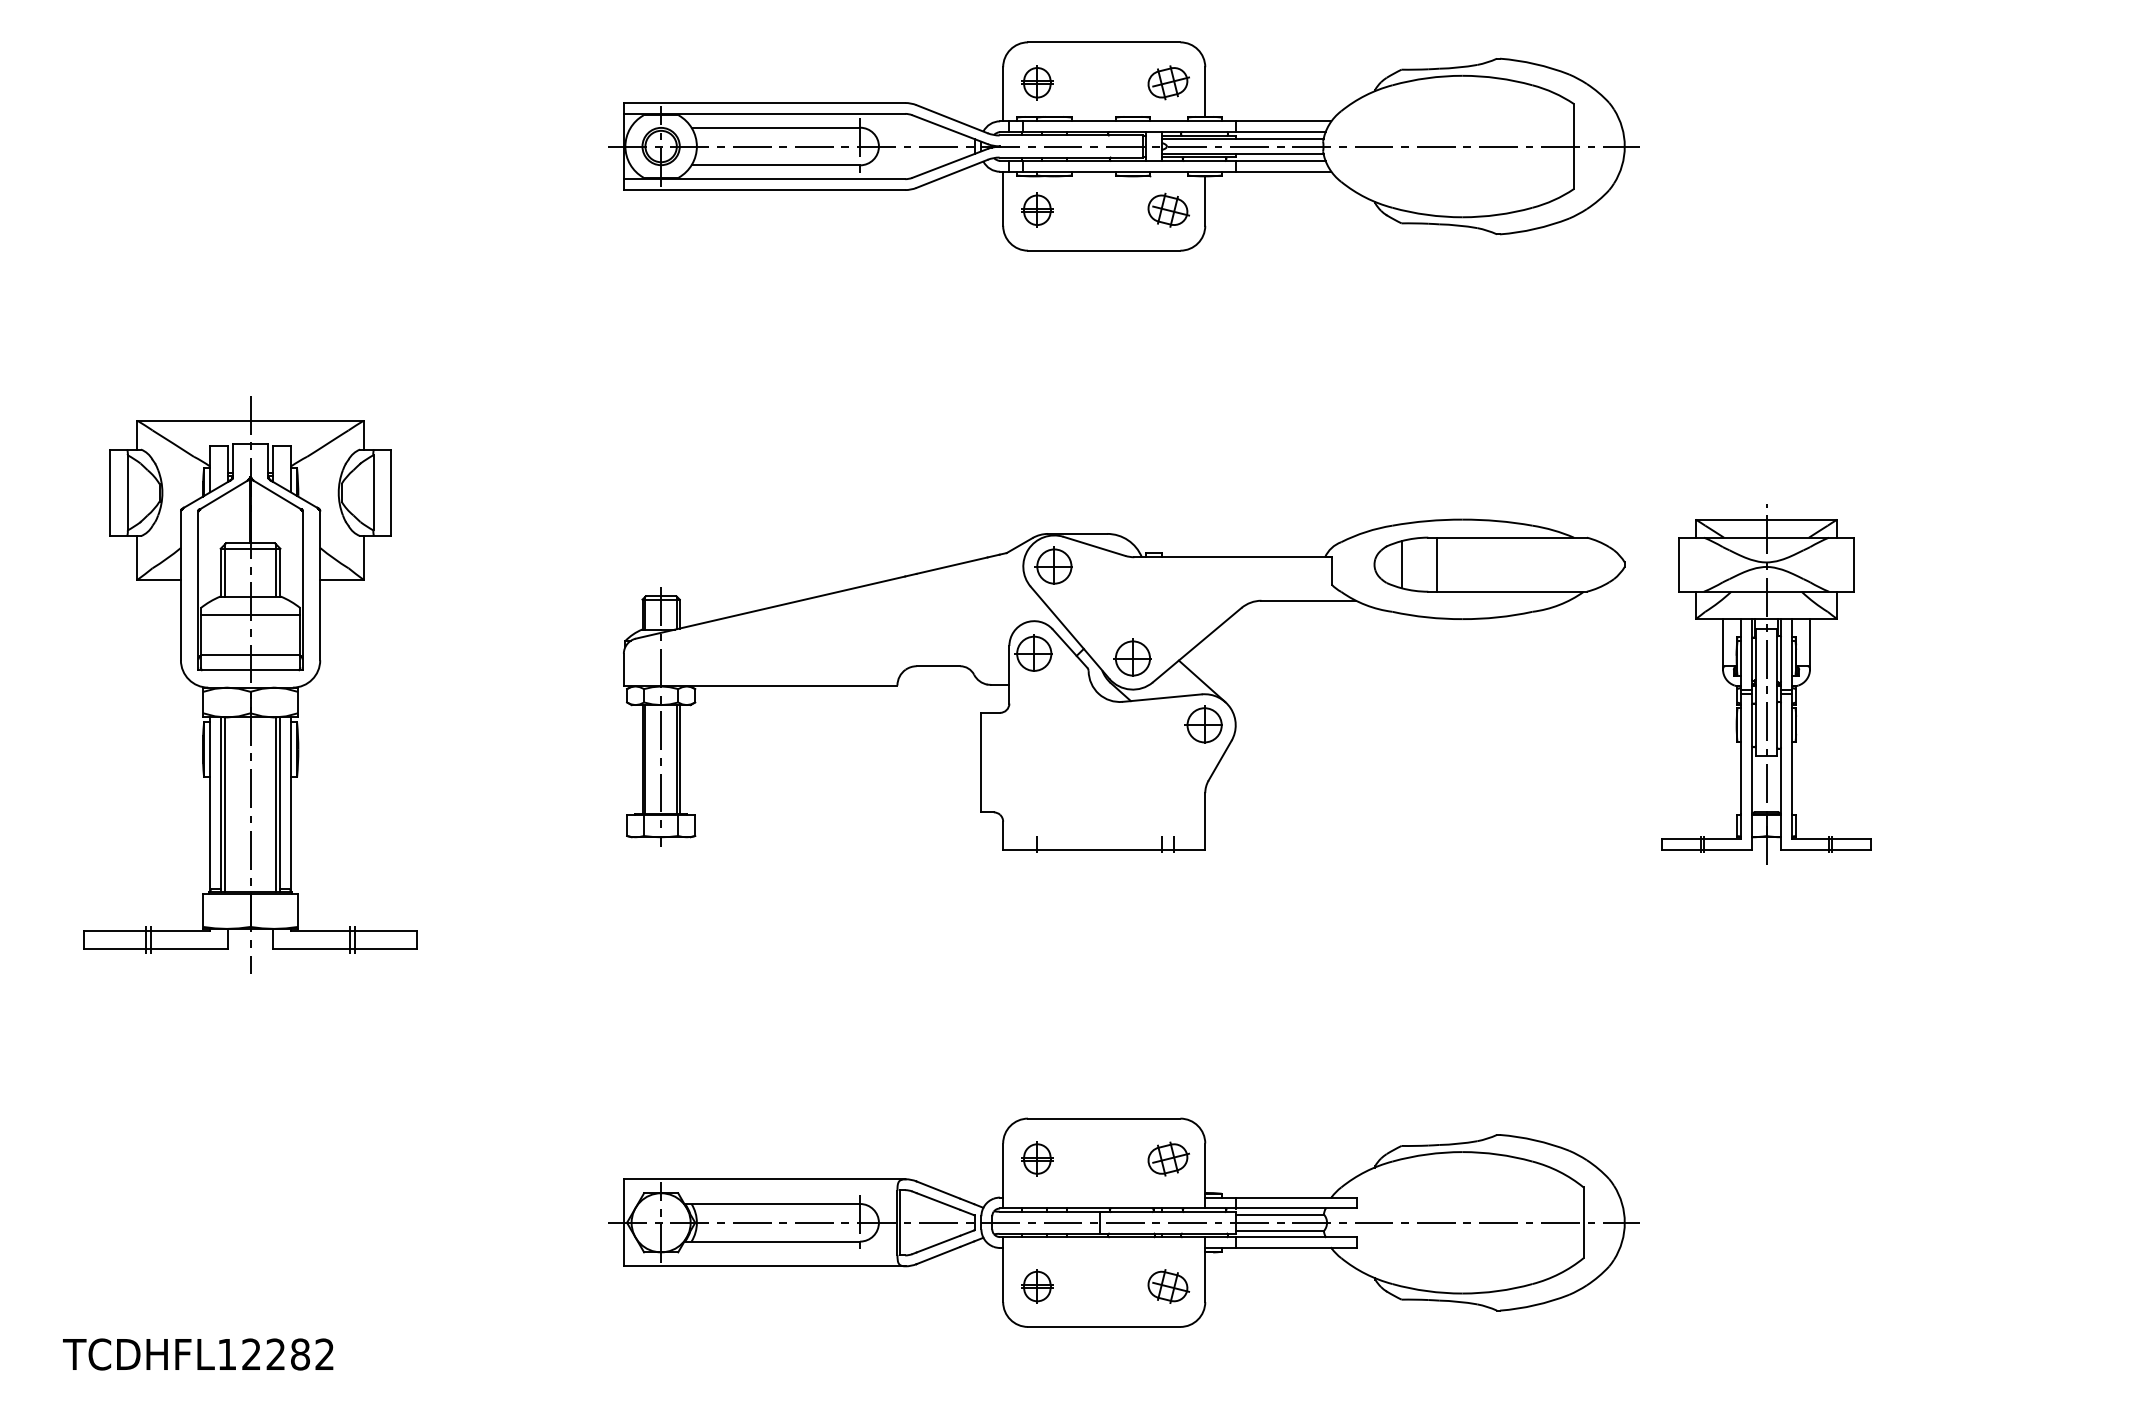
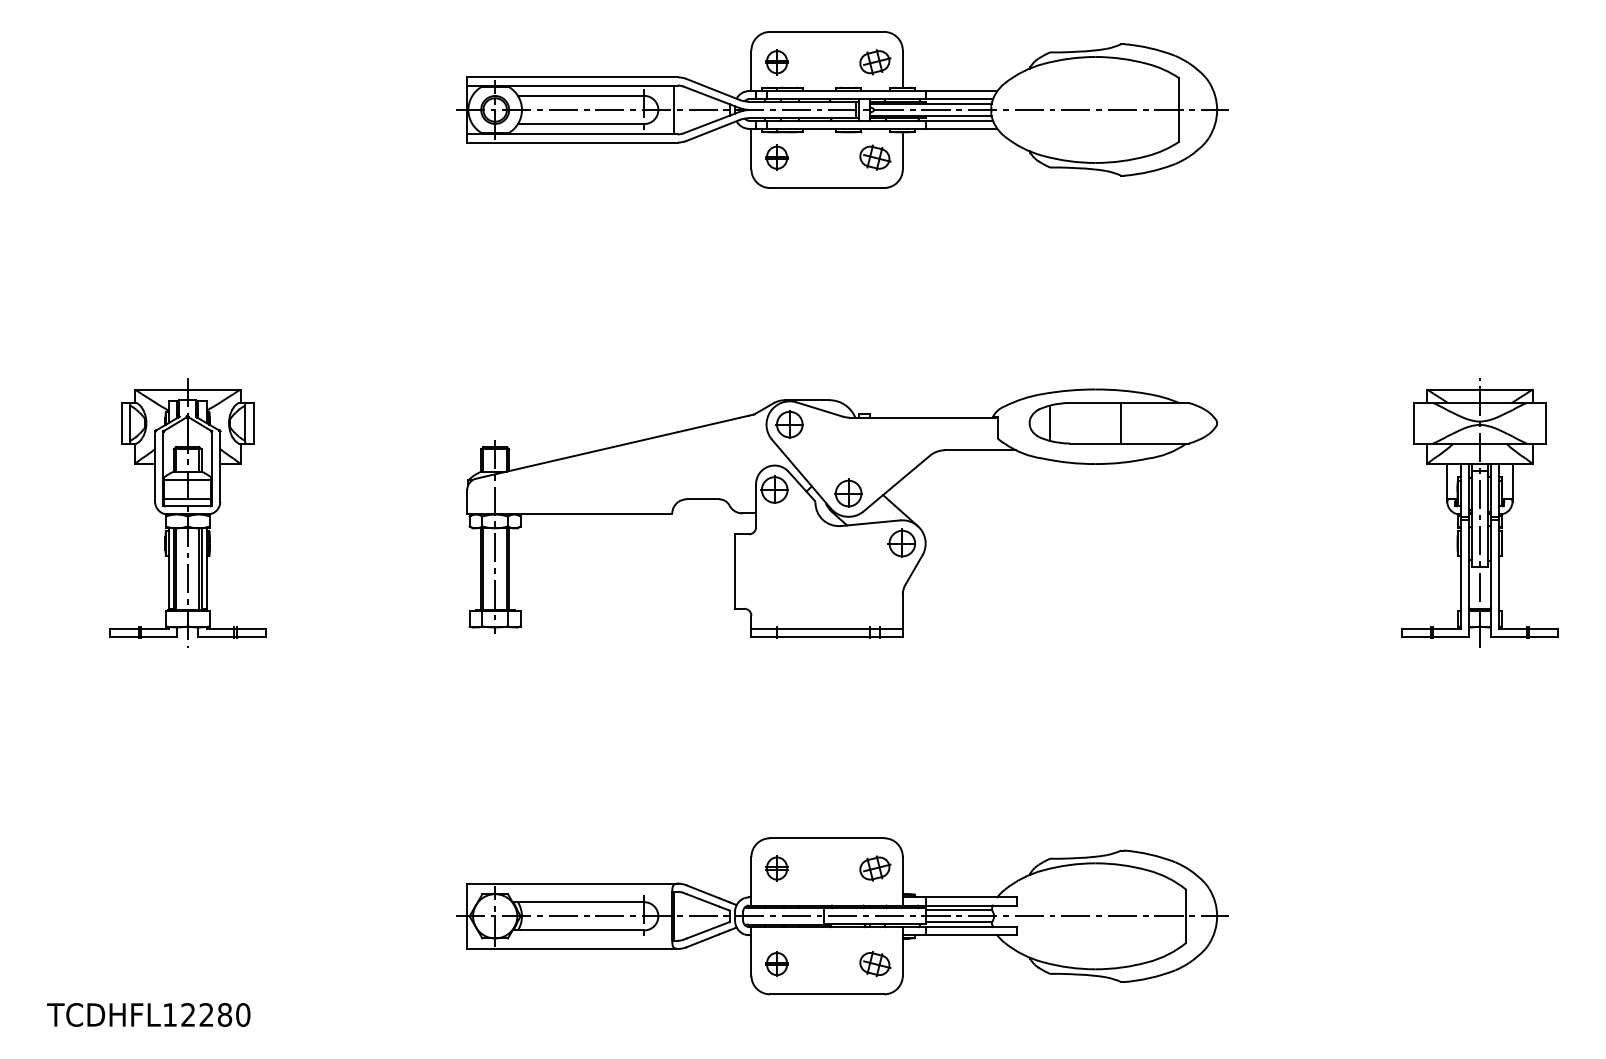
line: (900, 146) -> (674, 109), added
line: (1436, 564) -> (1121, 423), moved
part: (250, 684) -> (187, 513), size x0.62
part: (1766, 684) -> (1479, 513), moved
line: (1104, 838) -> (827, 628), added
text: (324, 1354) -> (242, 1014), TCDHFL12282 -> TCDHFL12280

